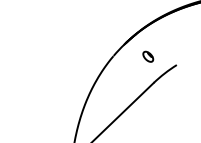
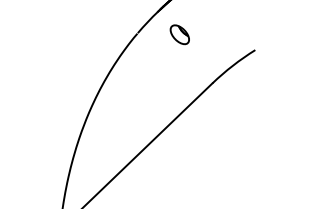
part: (148, 56) -> (180, 34), moved

